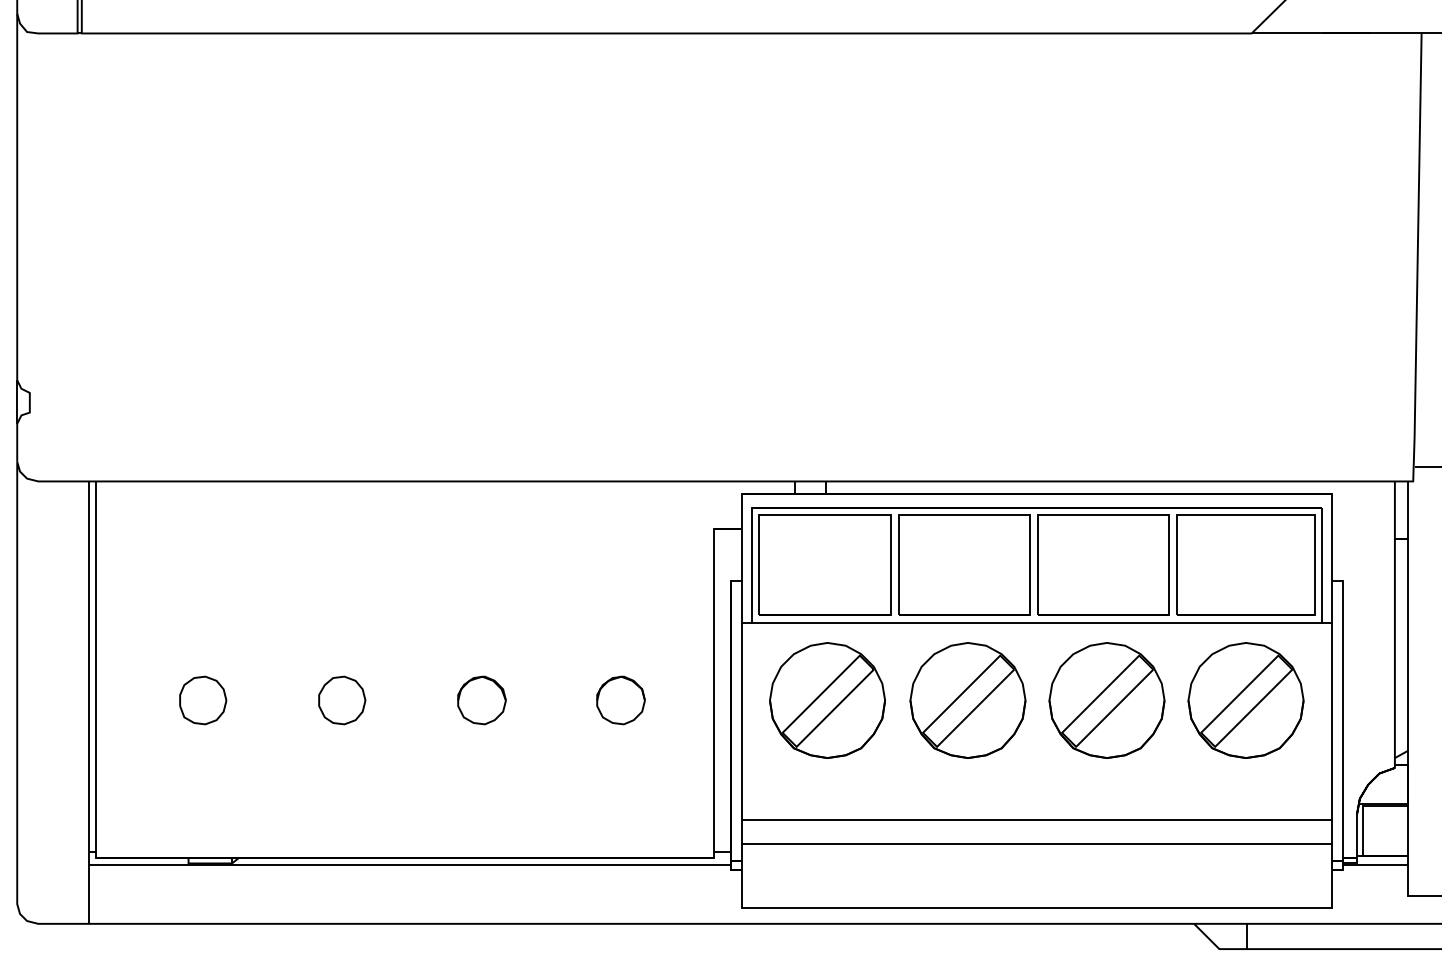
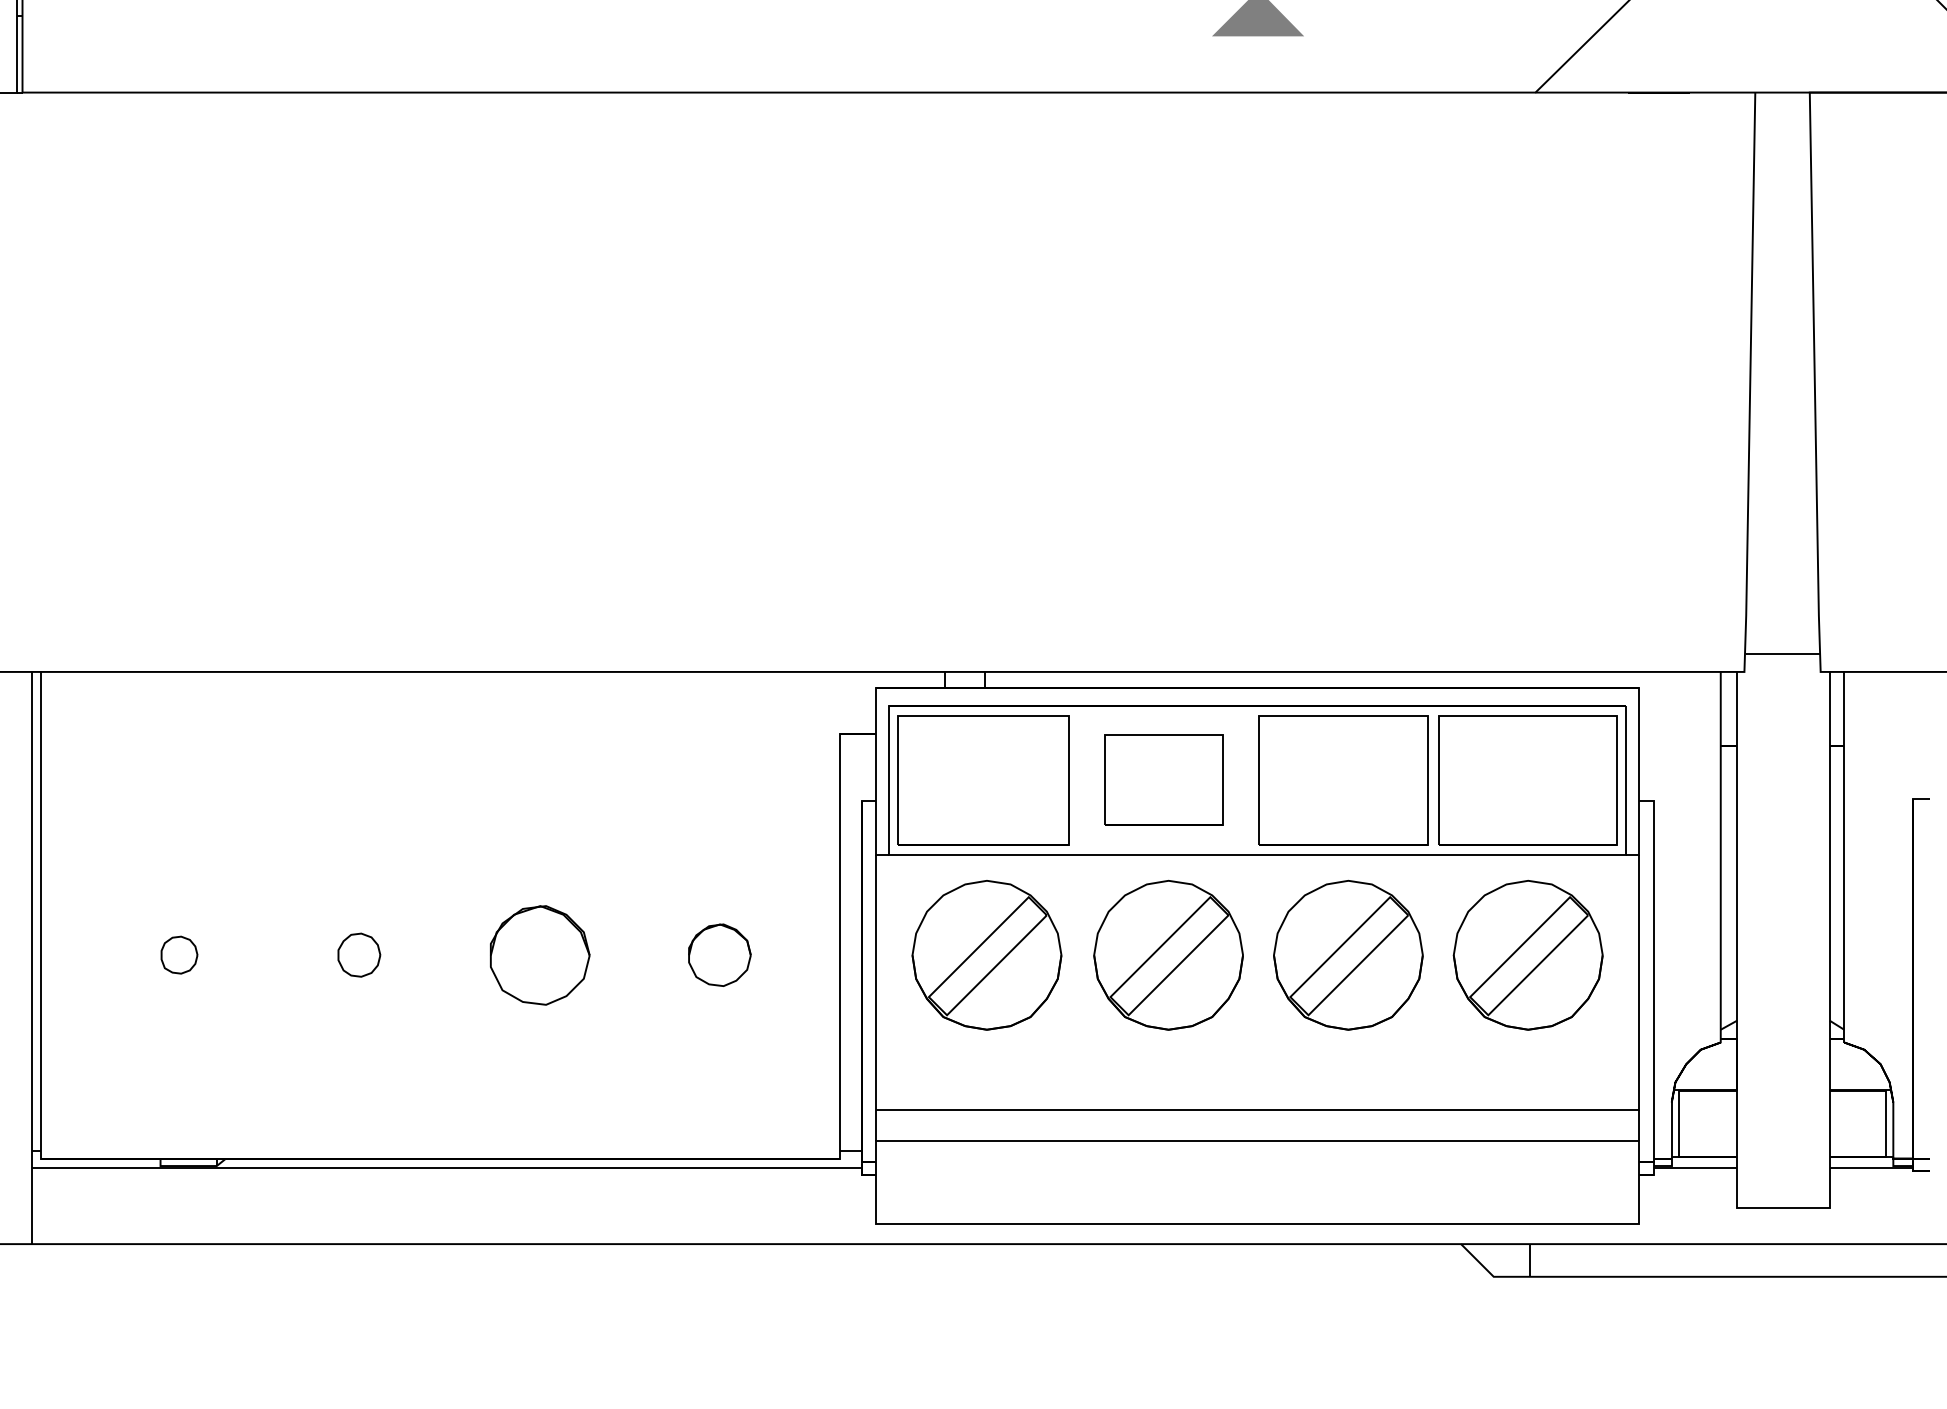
part: (964, 565) -> (1164, 780), size x0.7
part: (203, 699) -> (179, 954), size x0.6
part: (342, 699) -> (359, 954), size x0.7
part: (481, 699) -> (539, 954), size x1.6

